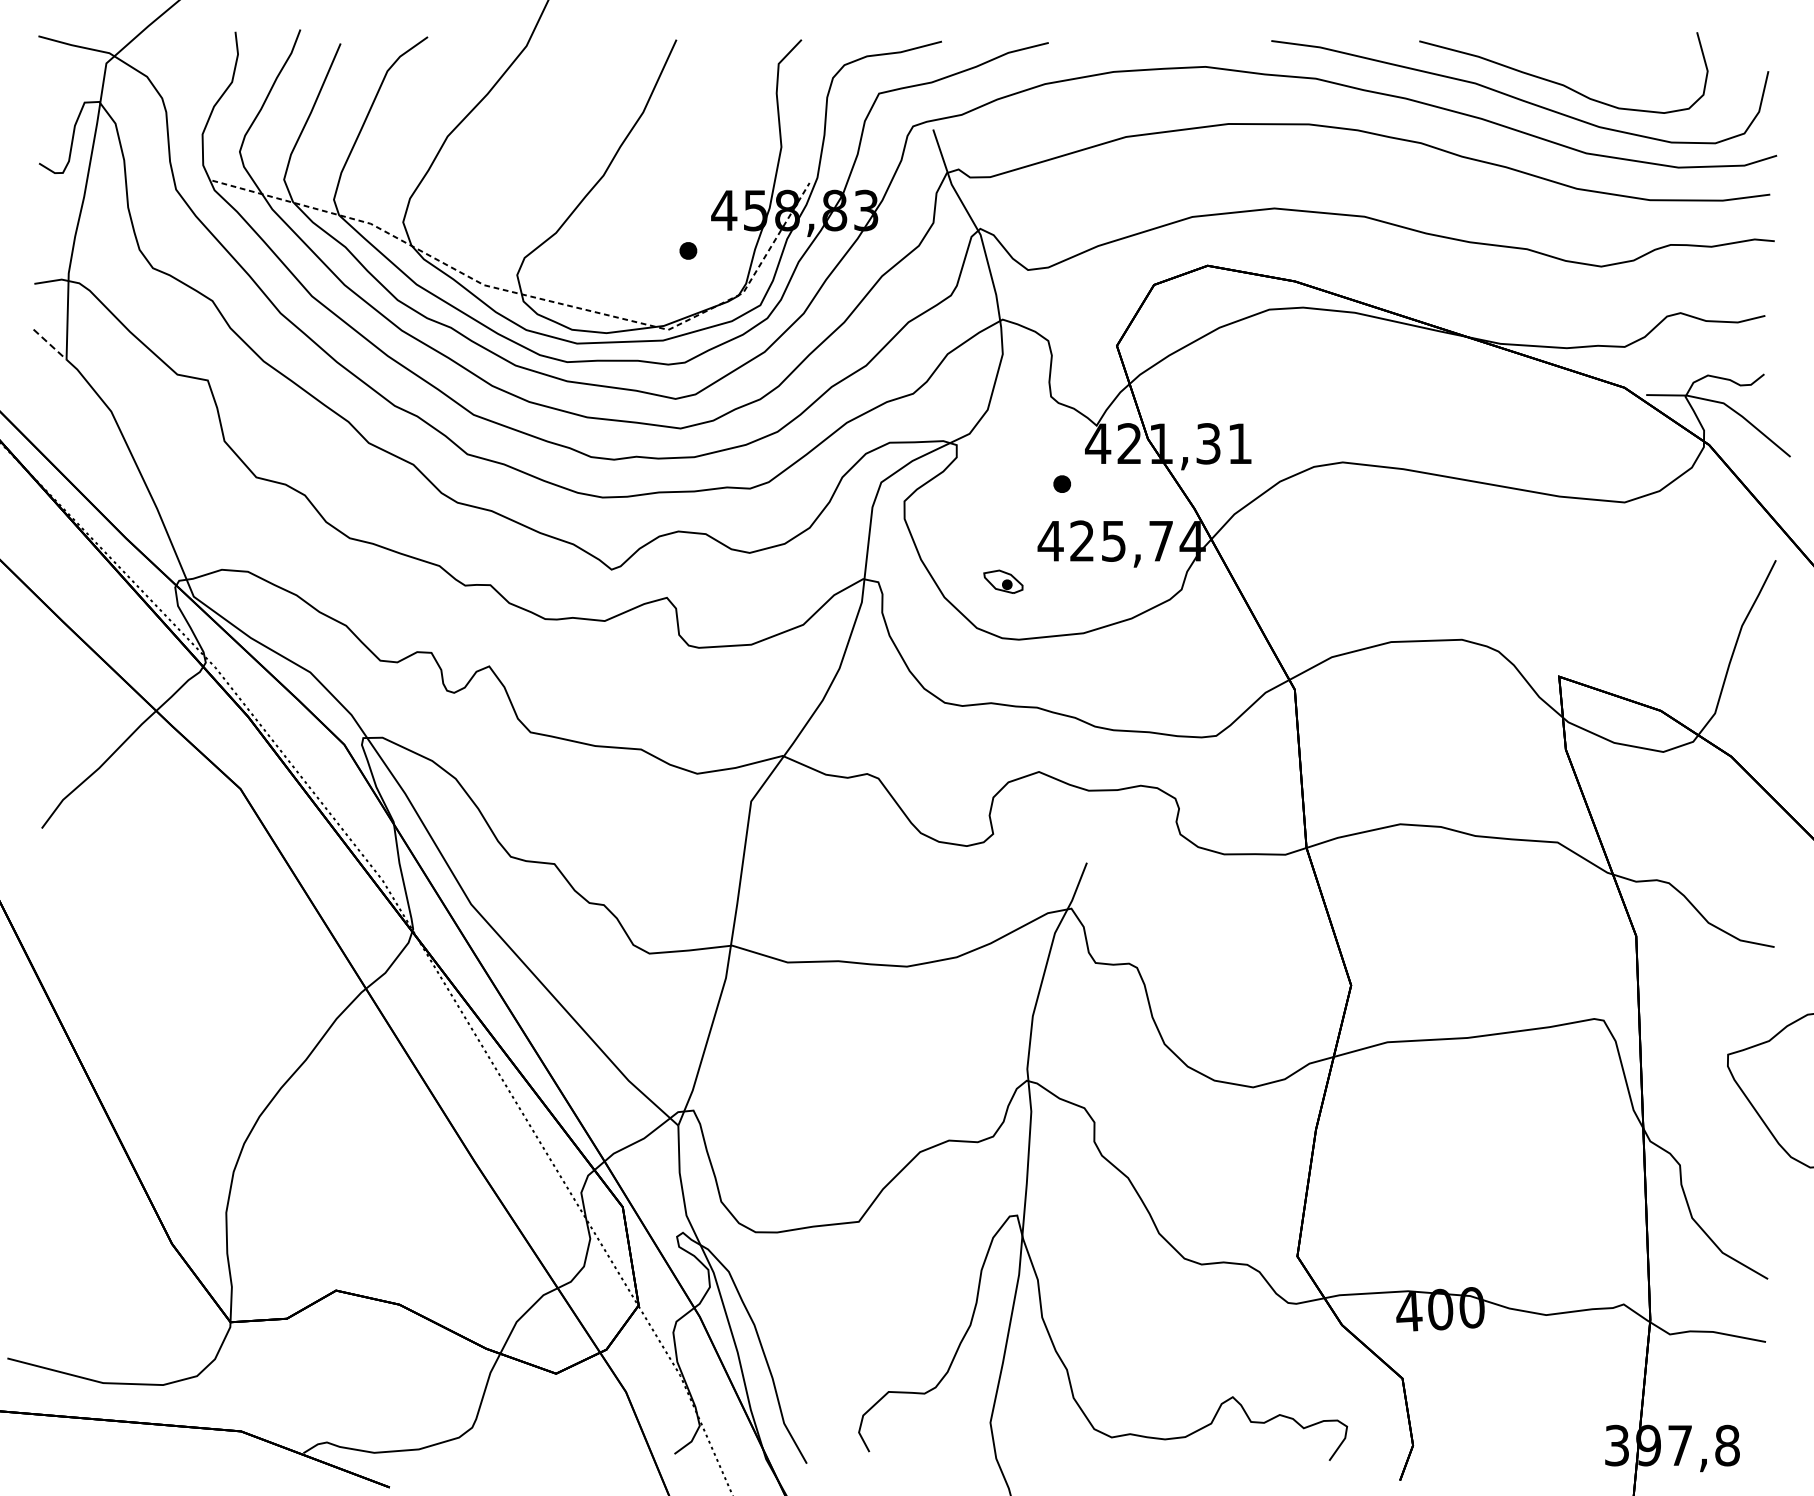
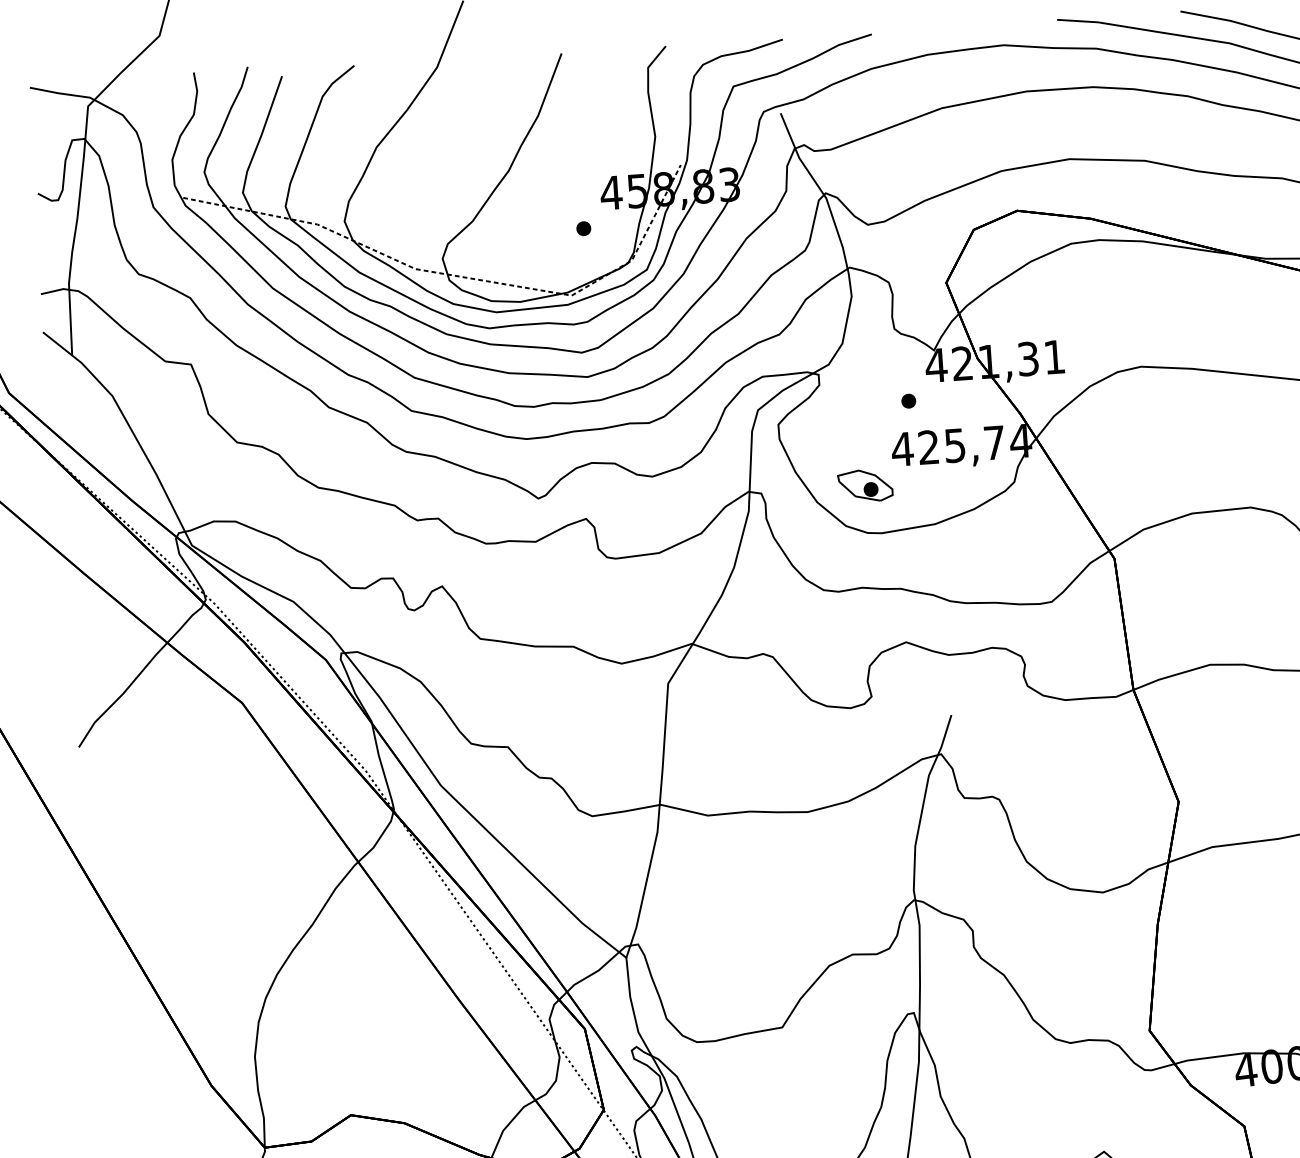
line: (50, 344) -> (57, 343), dashed -> solid
part: (1003, 581) -> (865, 485), size x1.67

